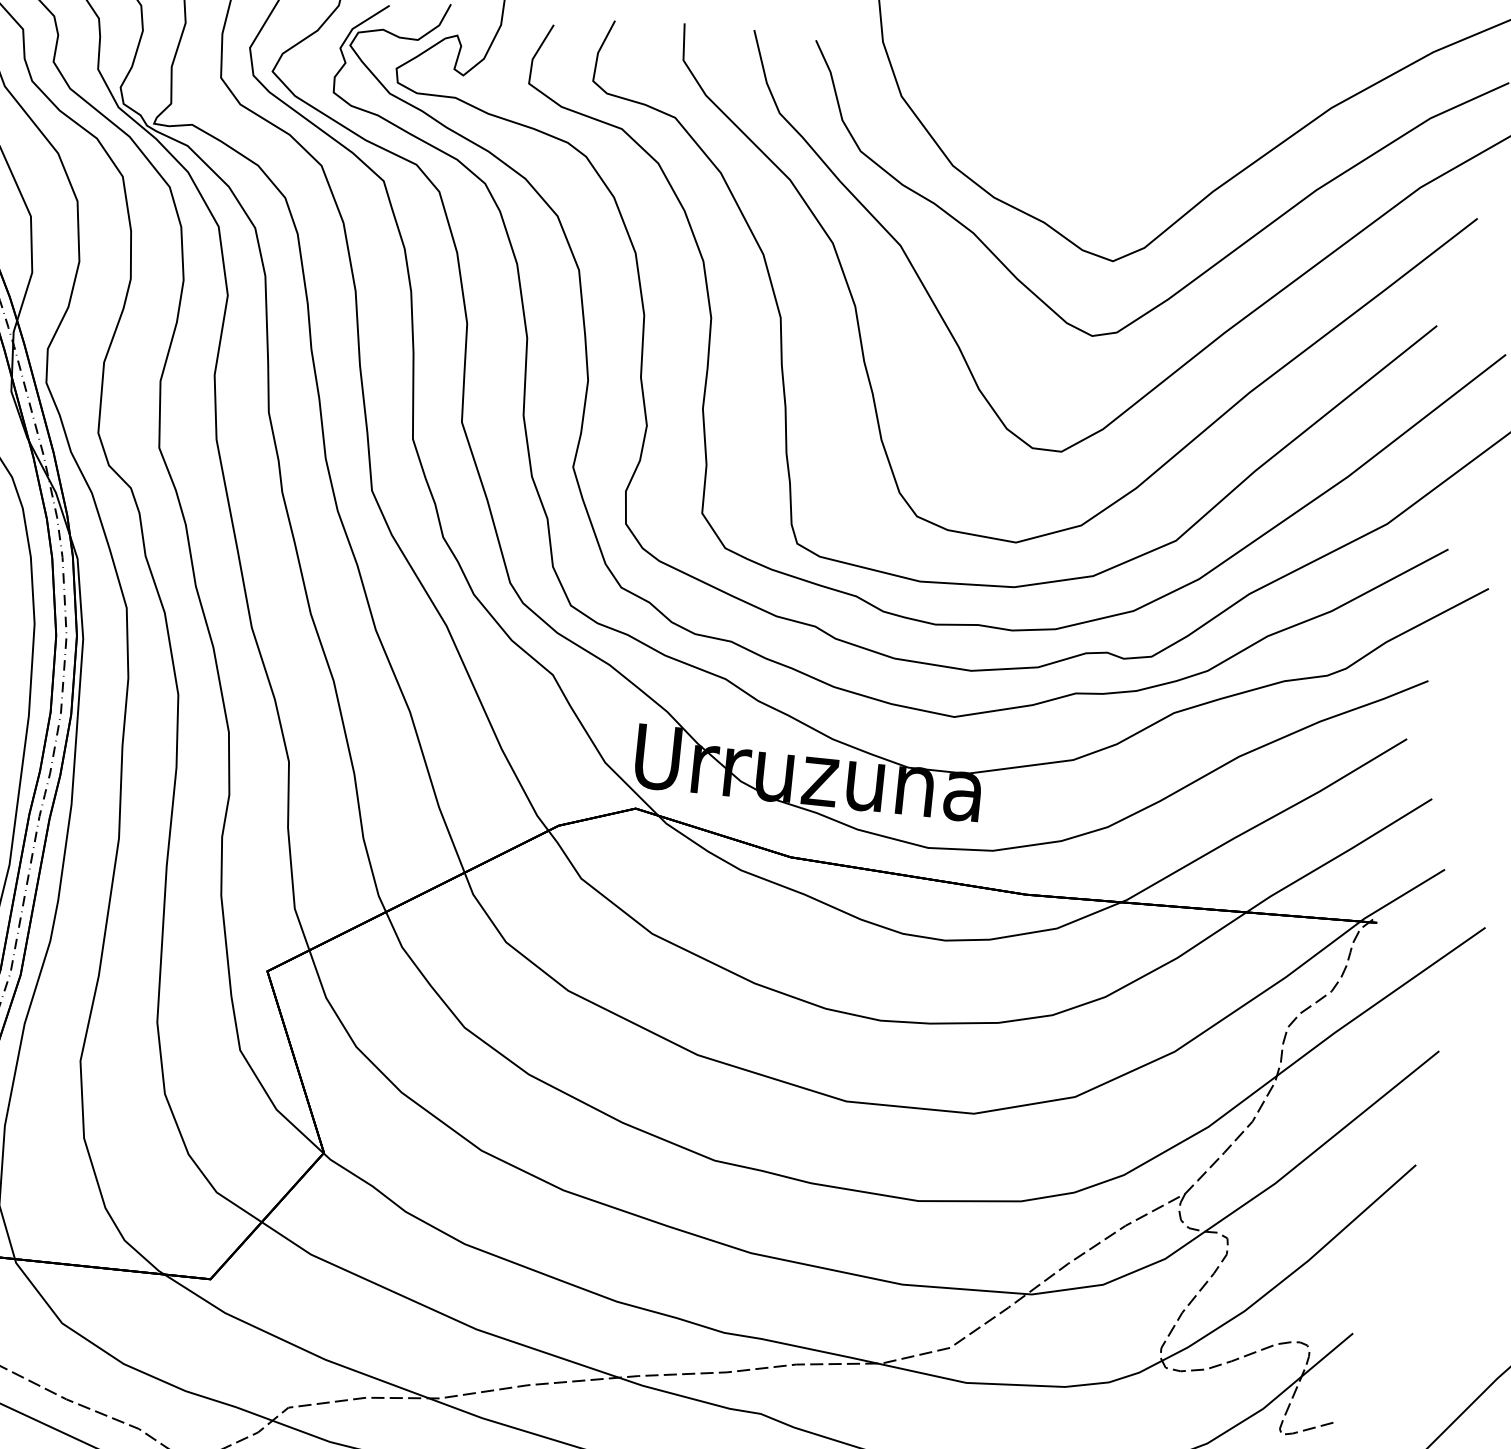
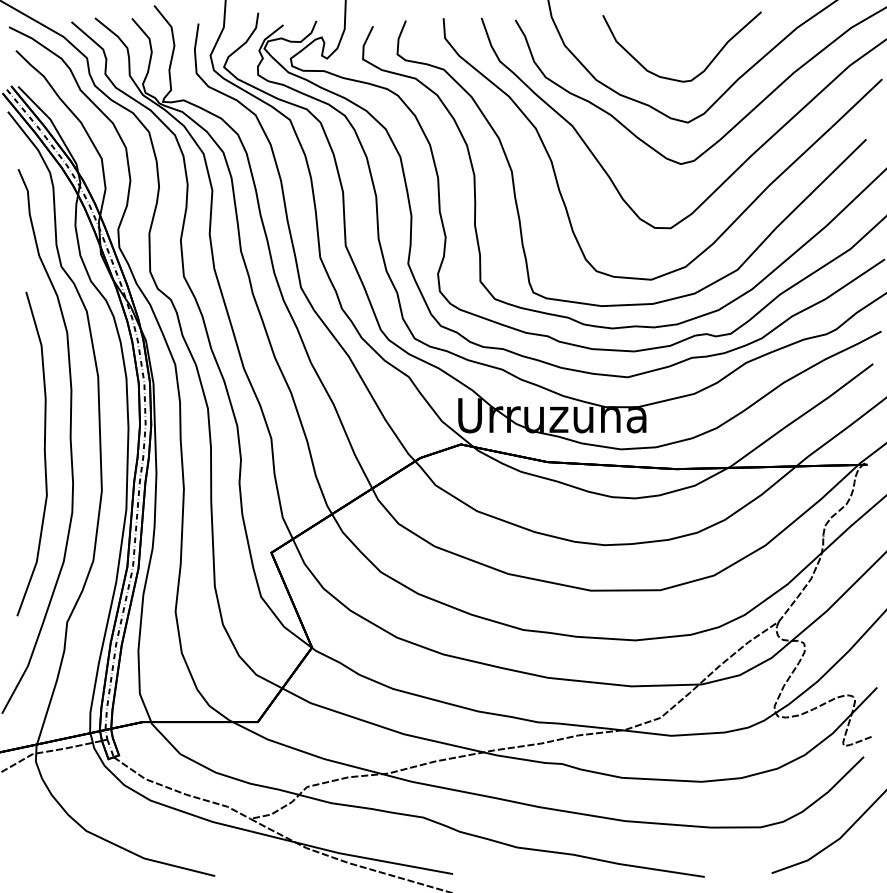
curve: (1155, 163) -> (705, 67), added

